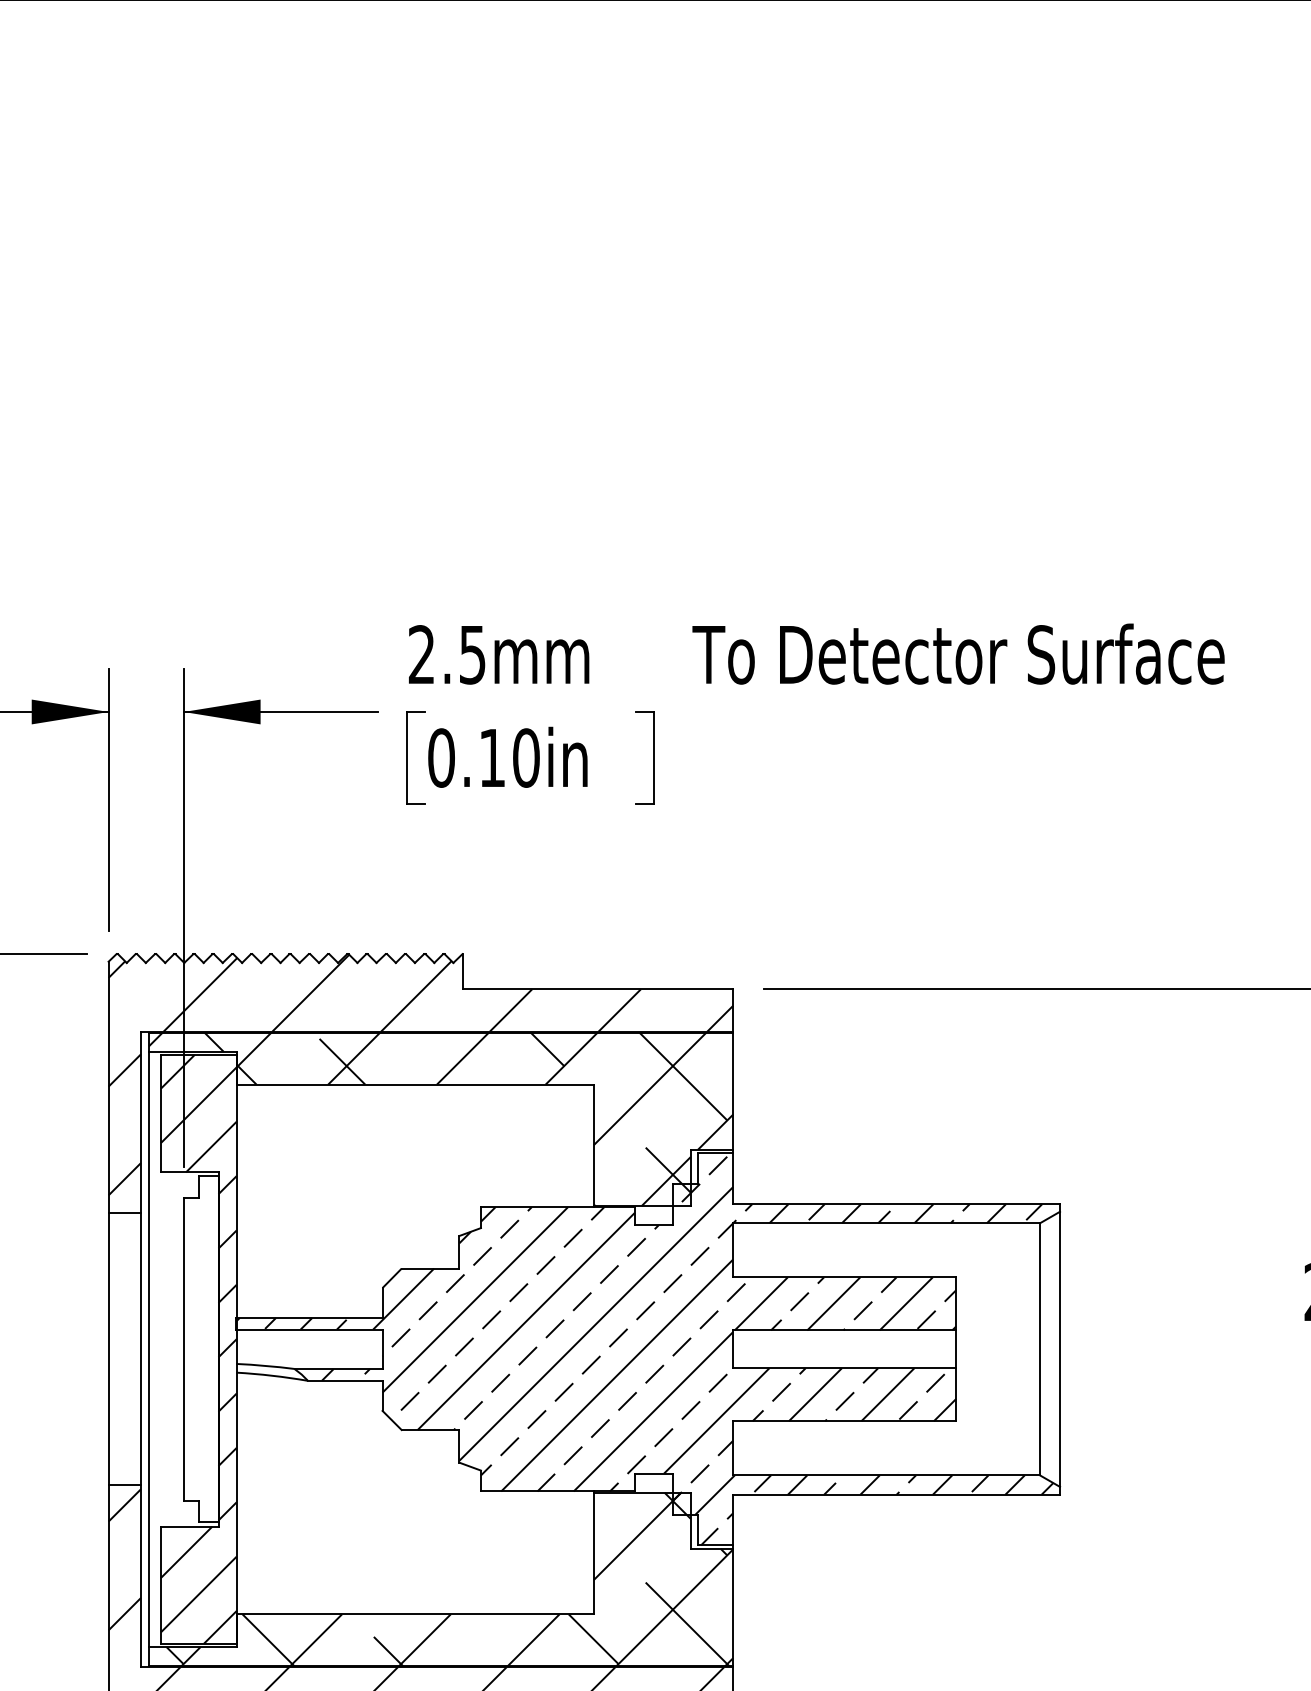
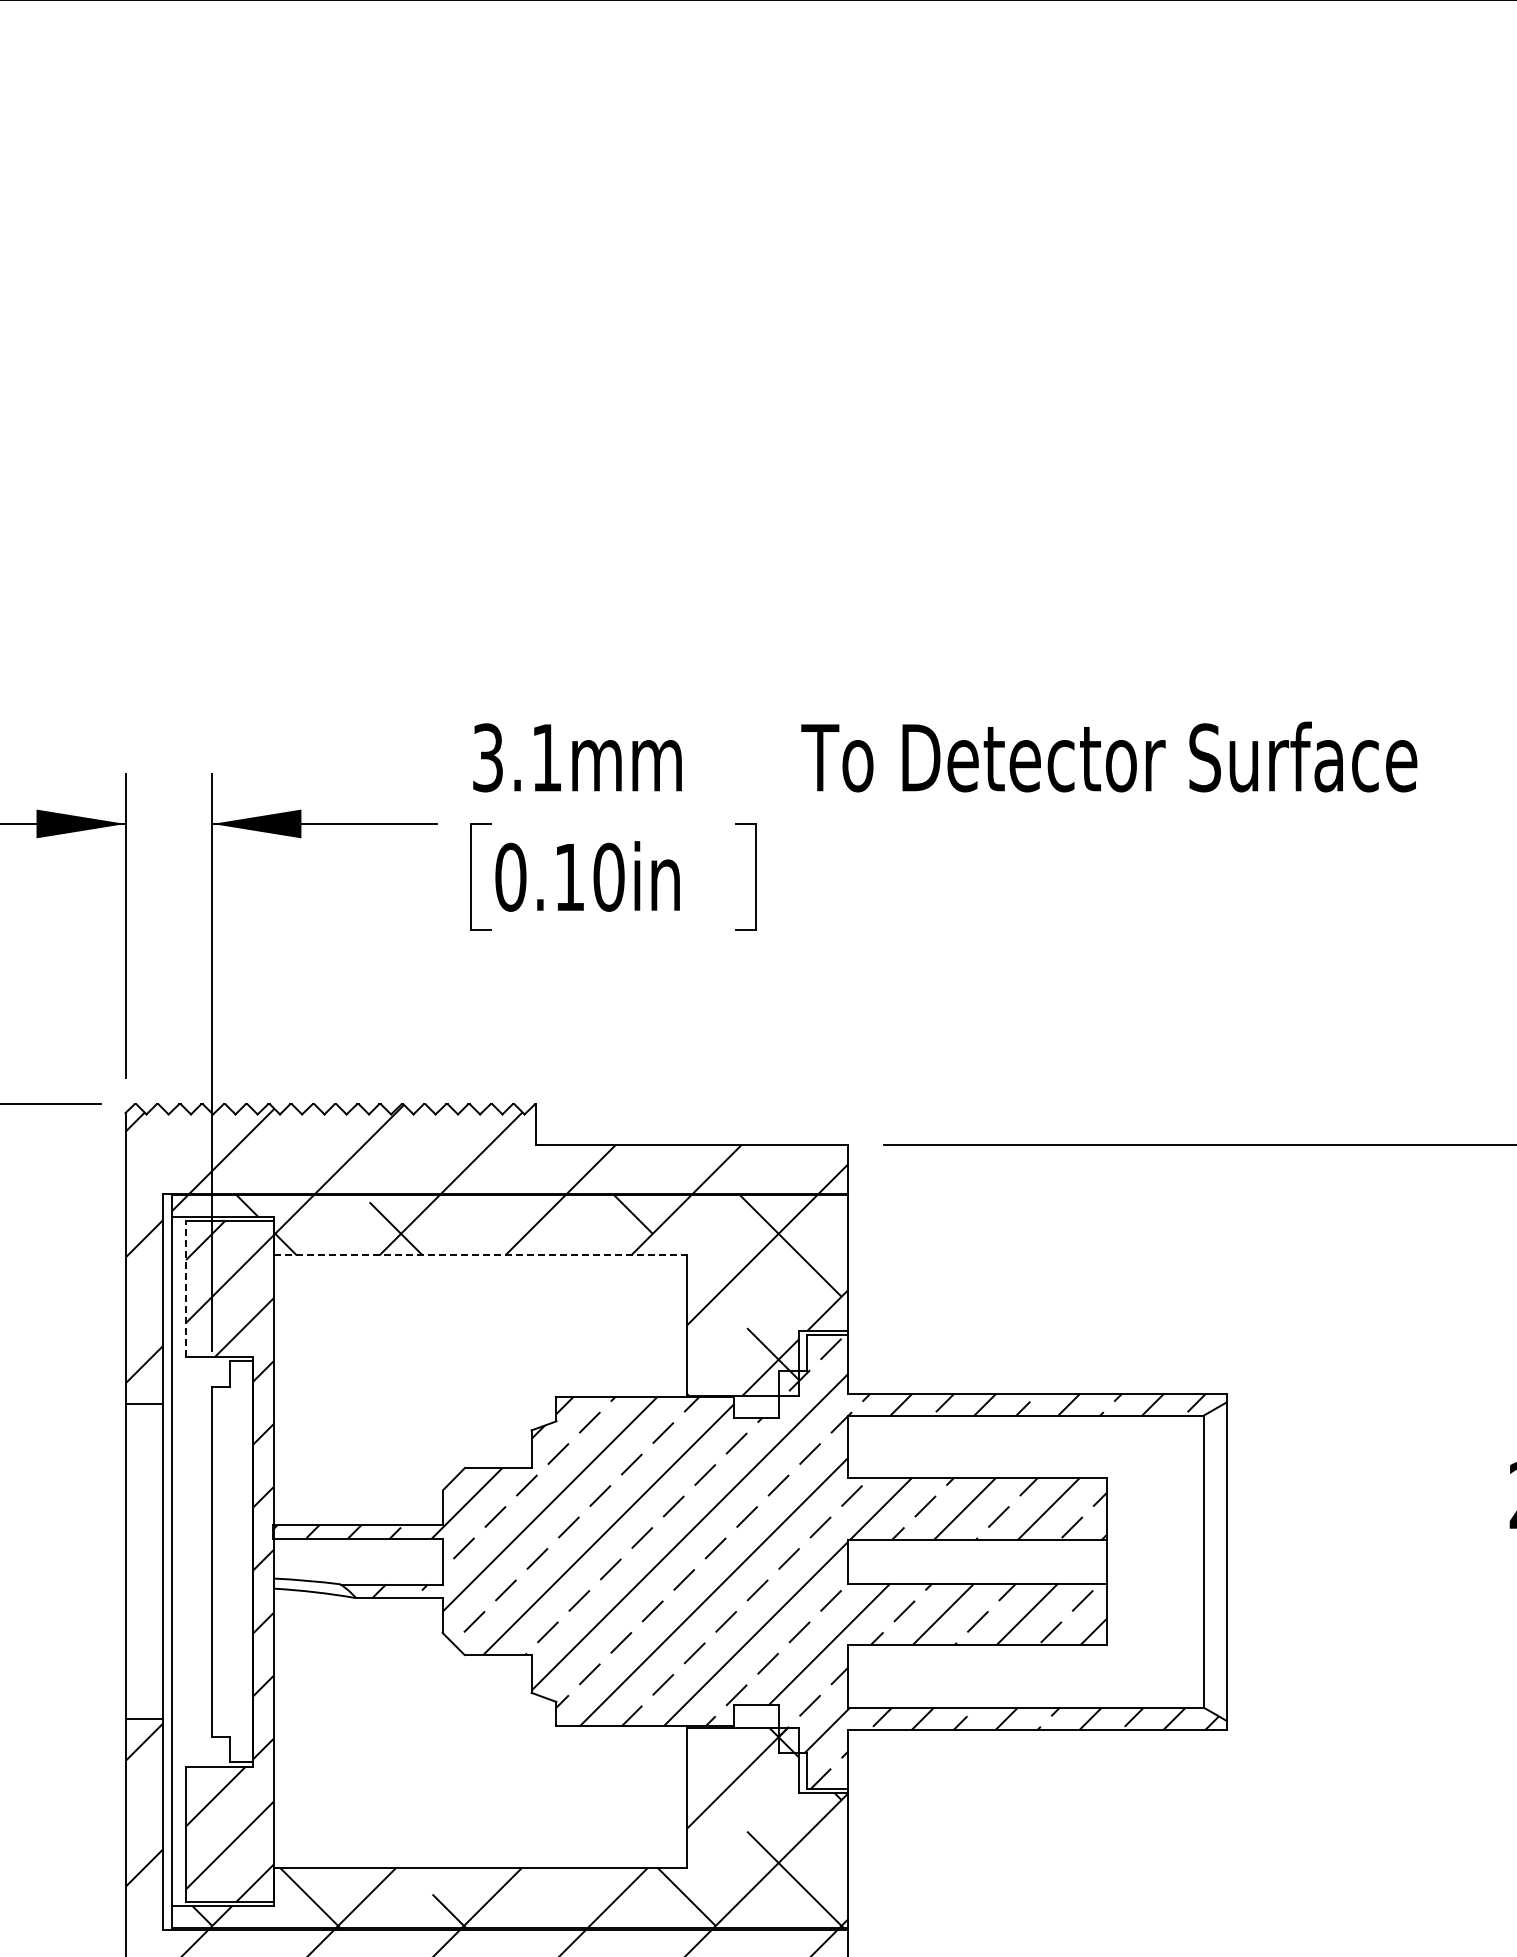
text: (447, 654) -> (517, 757), 2.5mm -> 3.1mm
line: (415, 1084) -> (480, 1255), solid -> dashed
line: (161, 1113) -> (186, 1288), solid -> dashed

